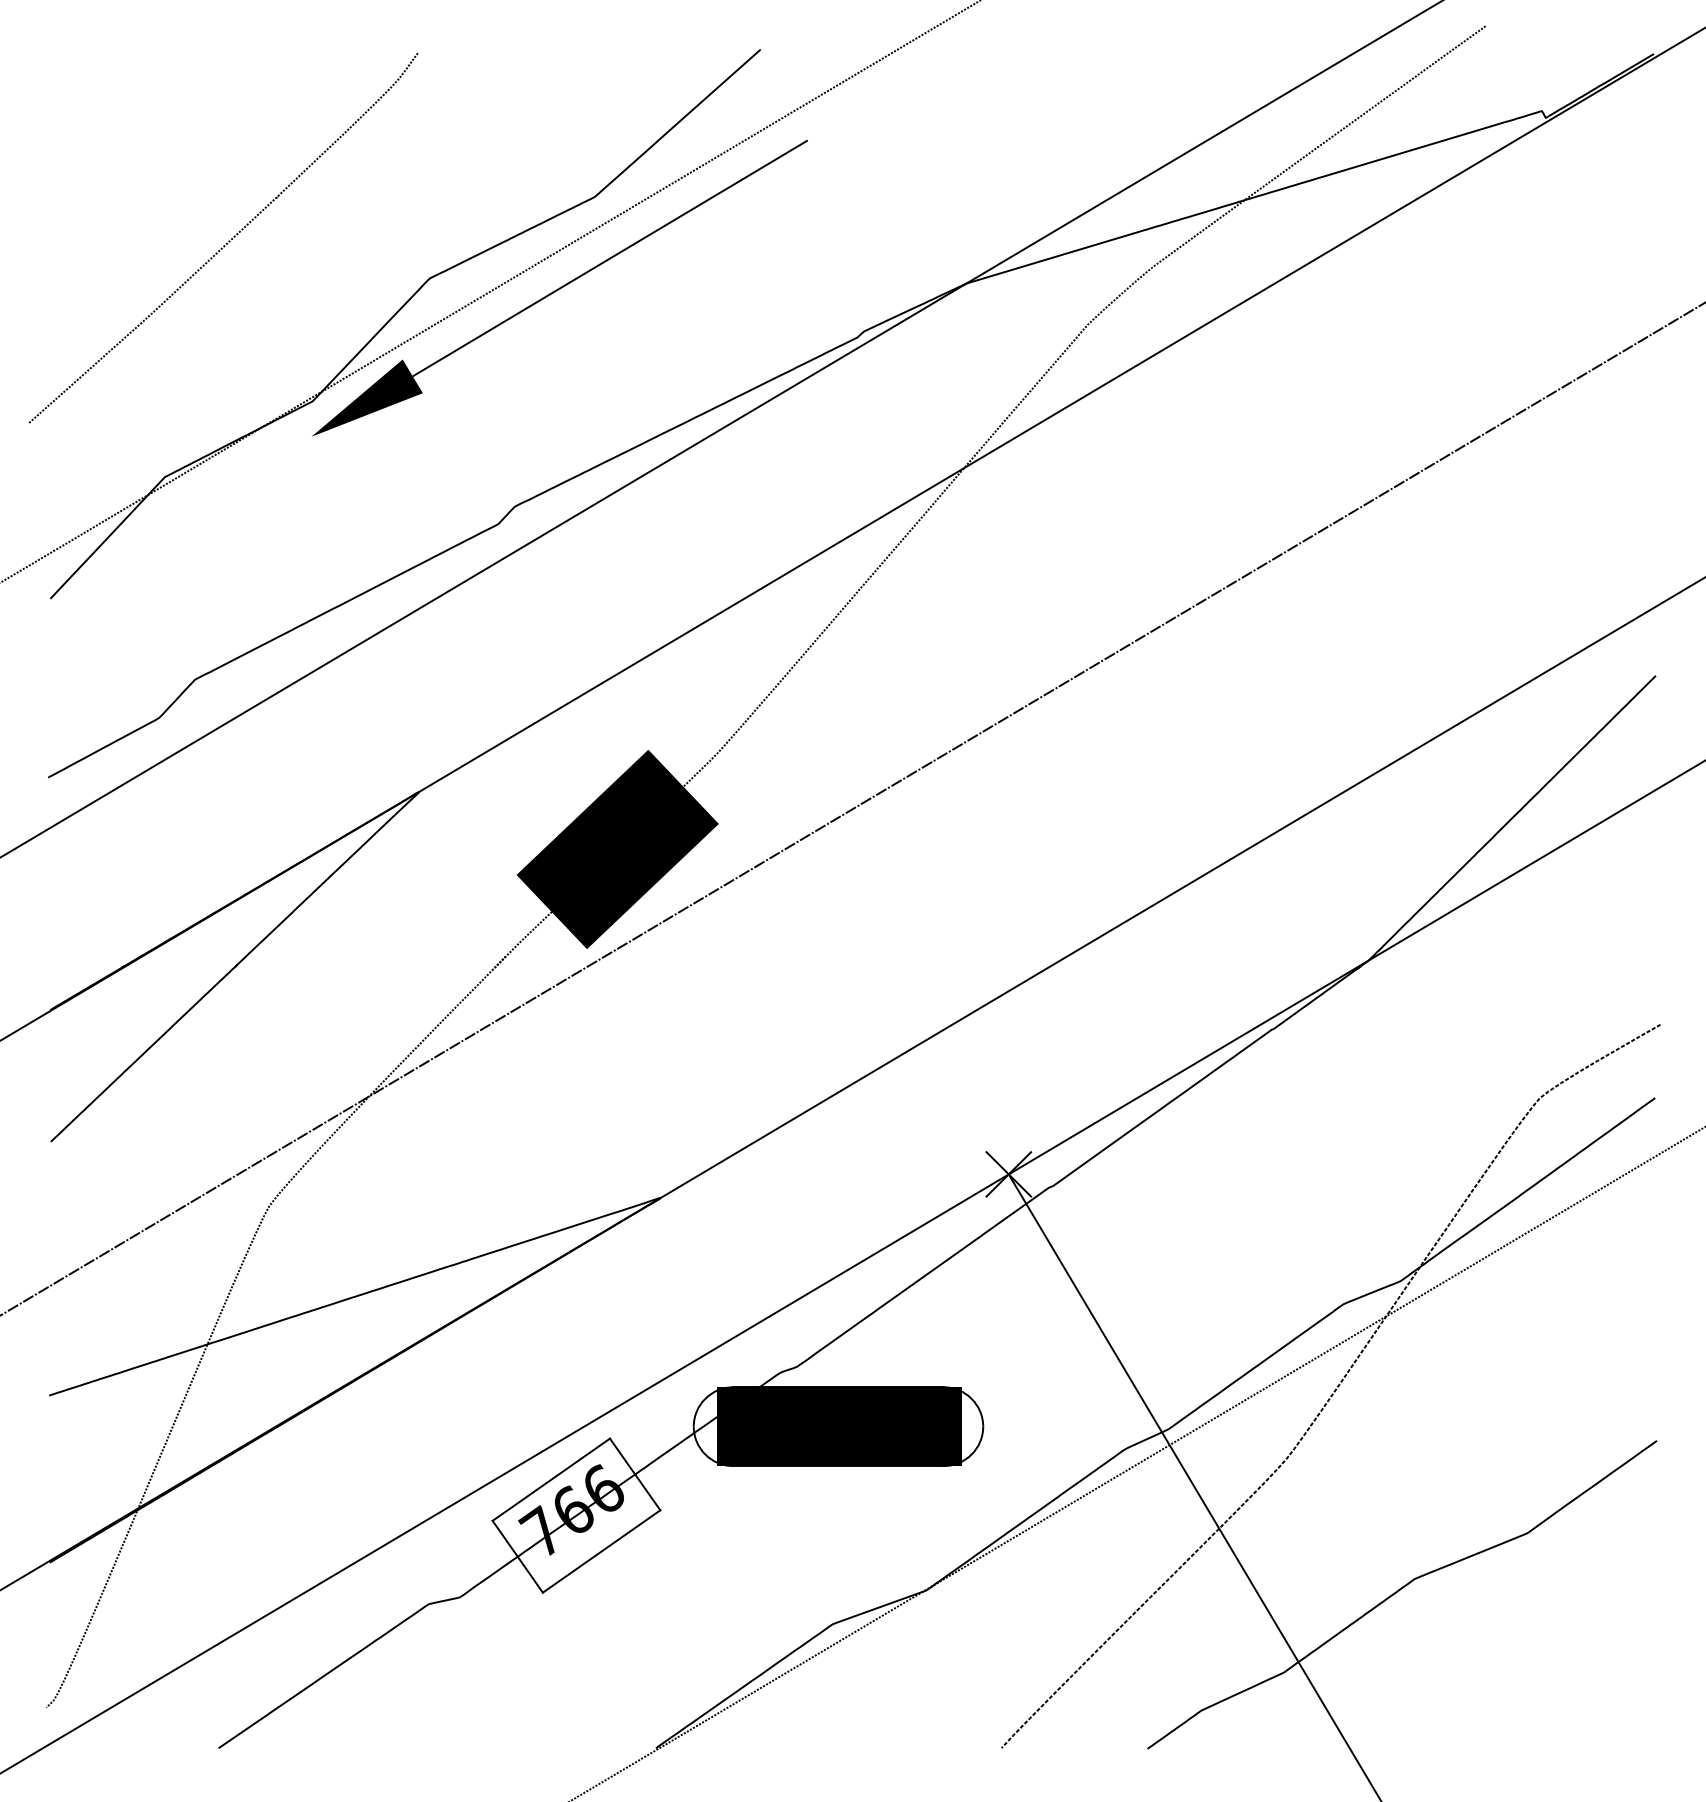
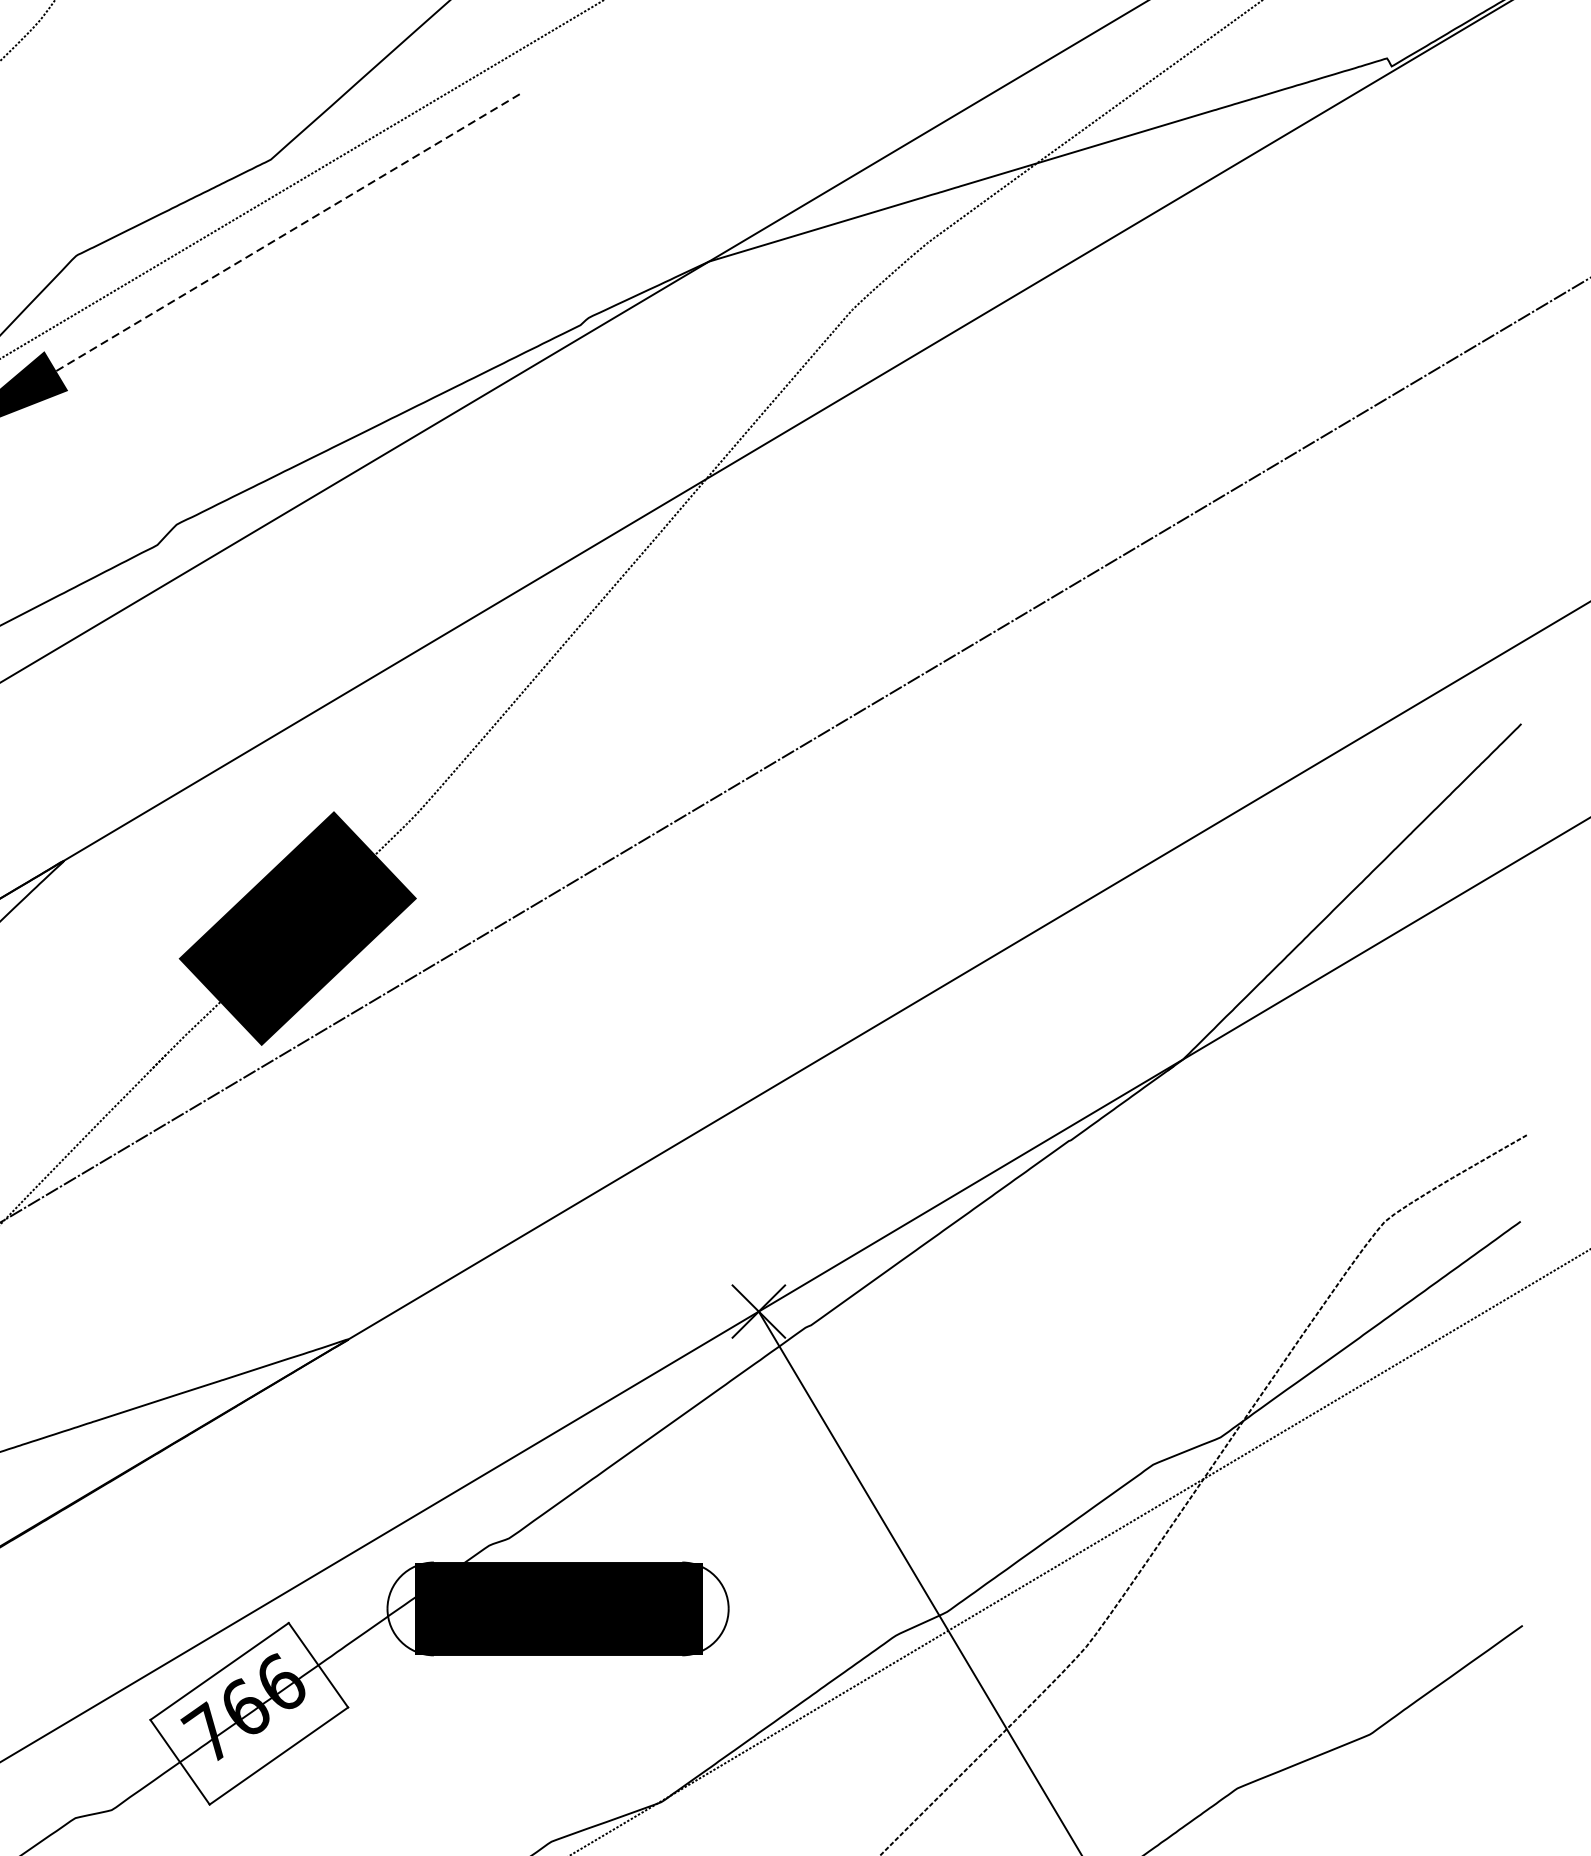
line: (610, 258) -> (289, 232), solid -> dashed

